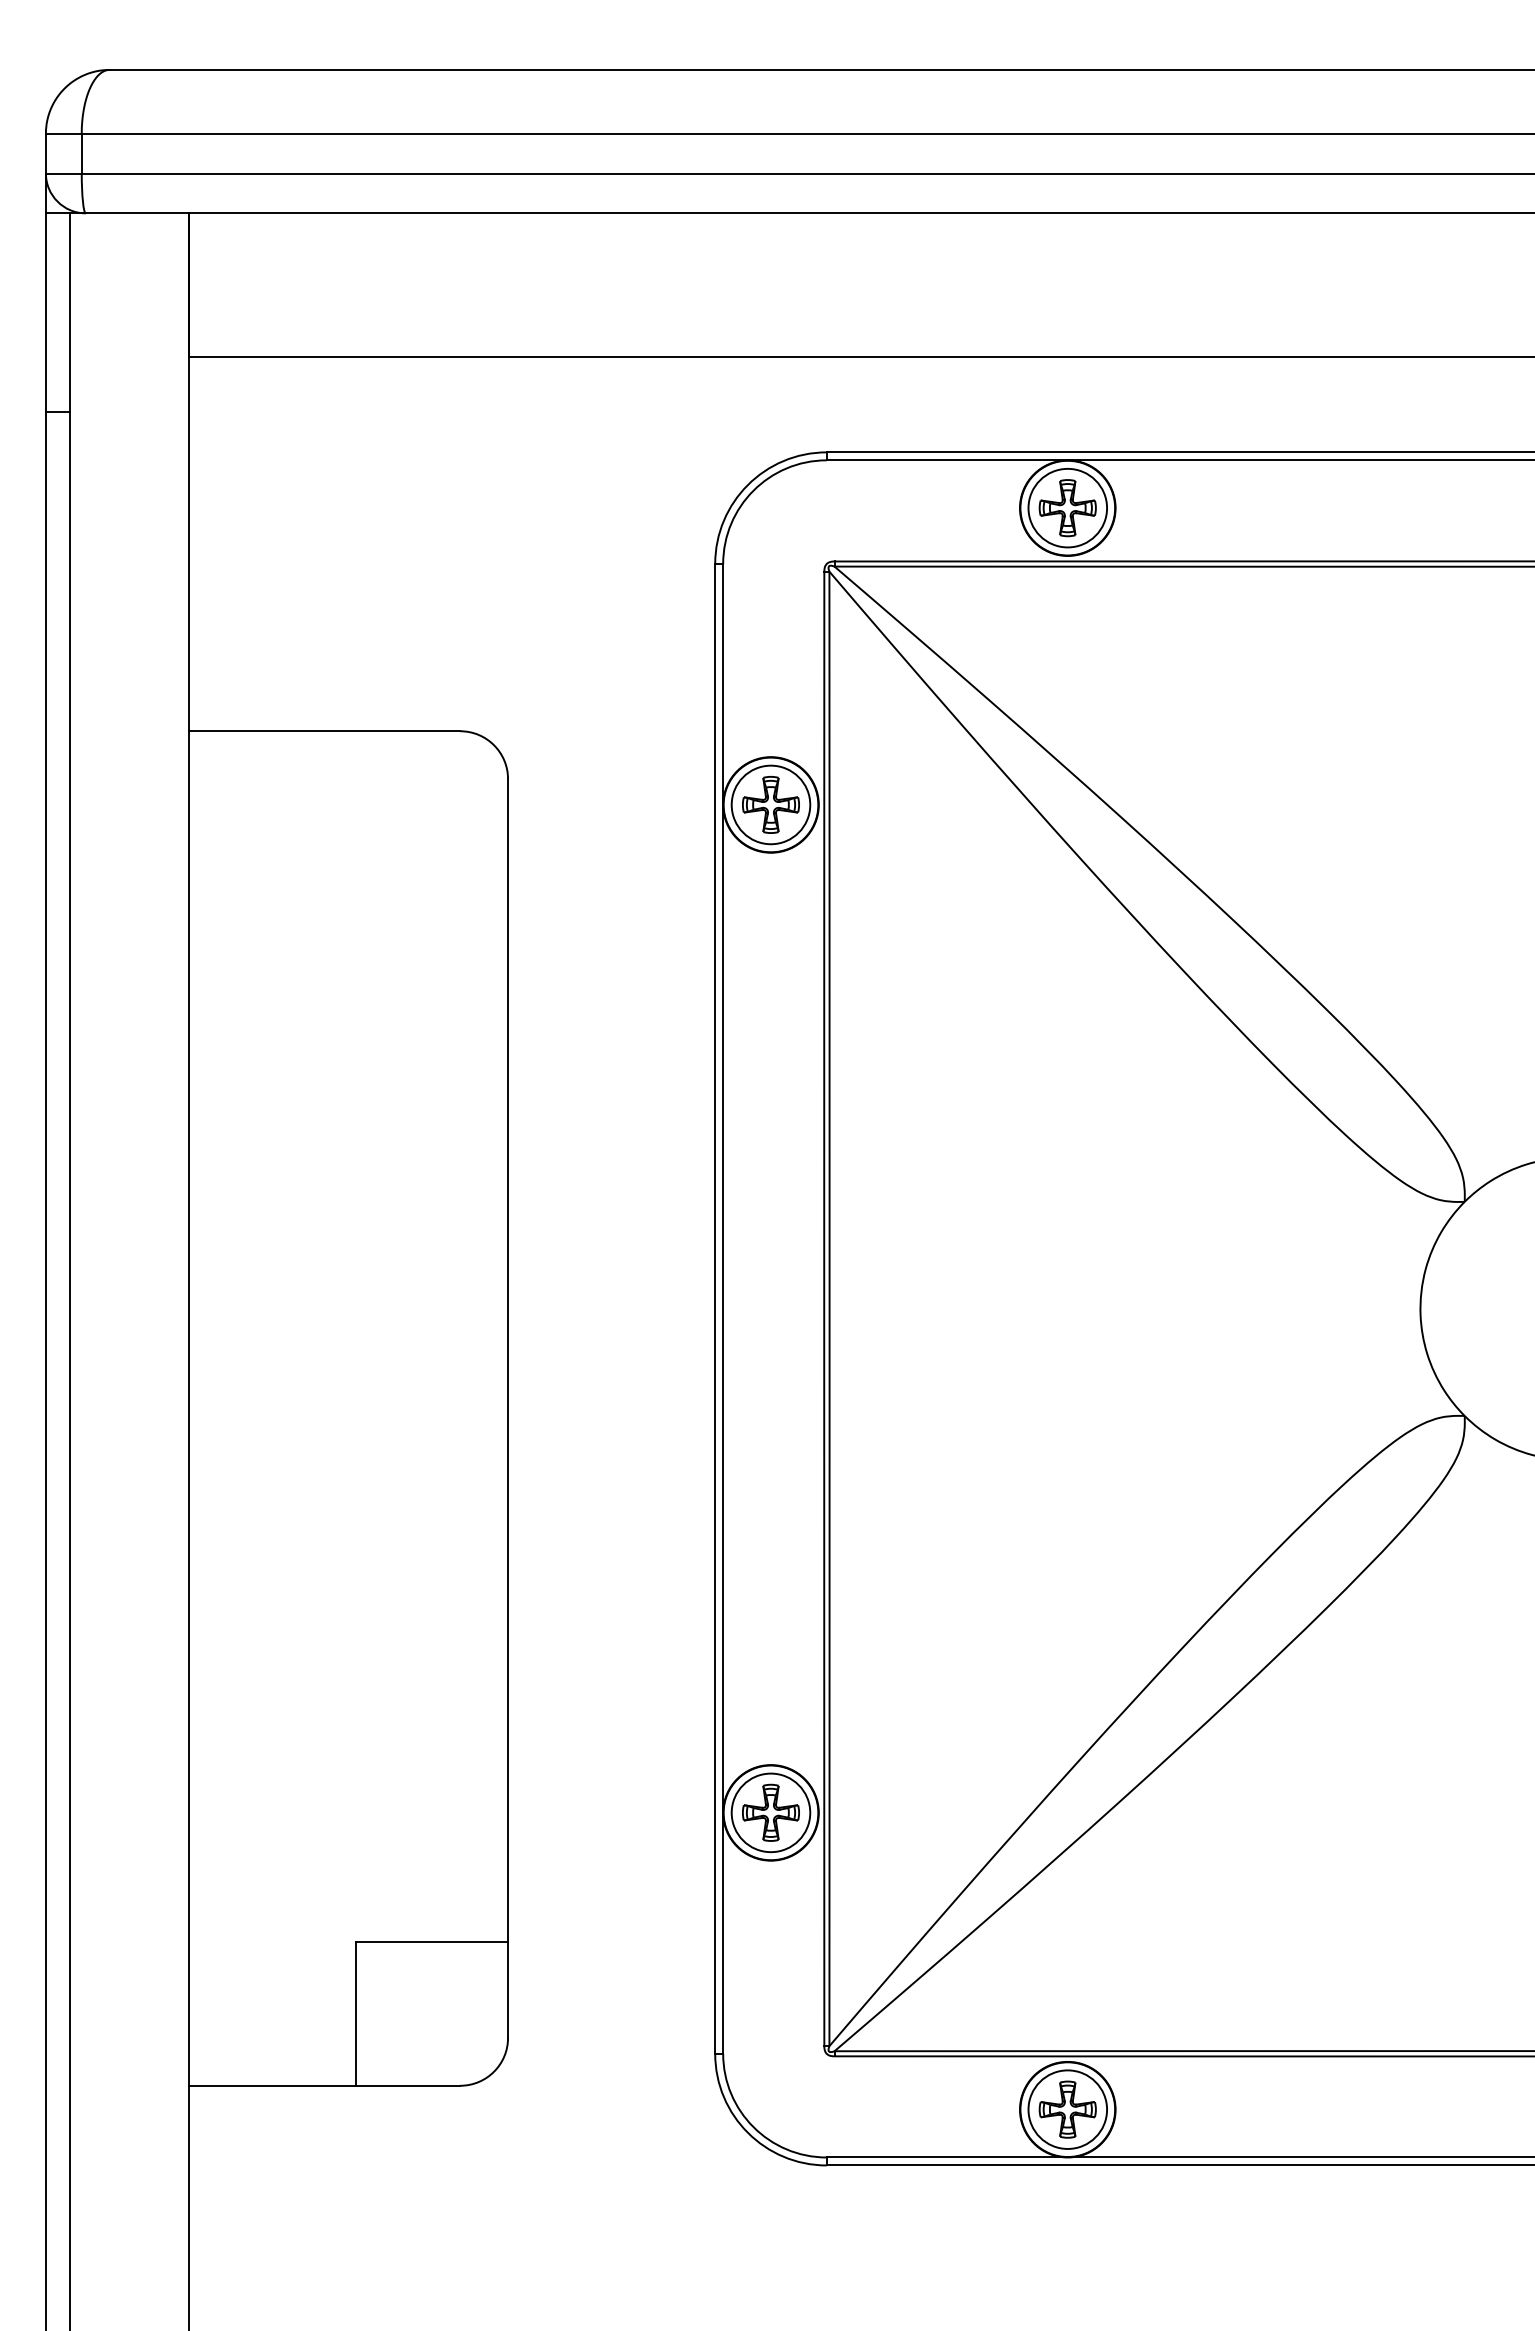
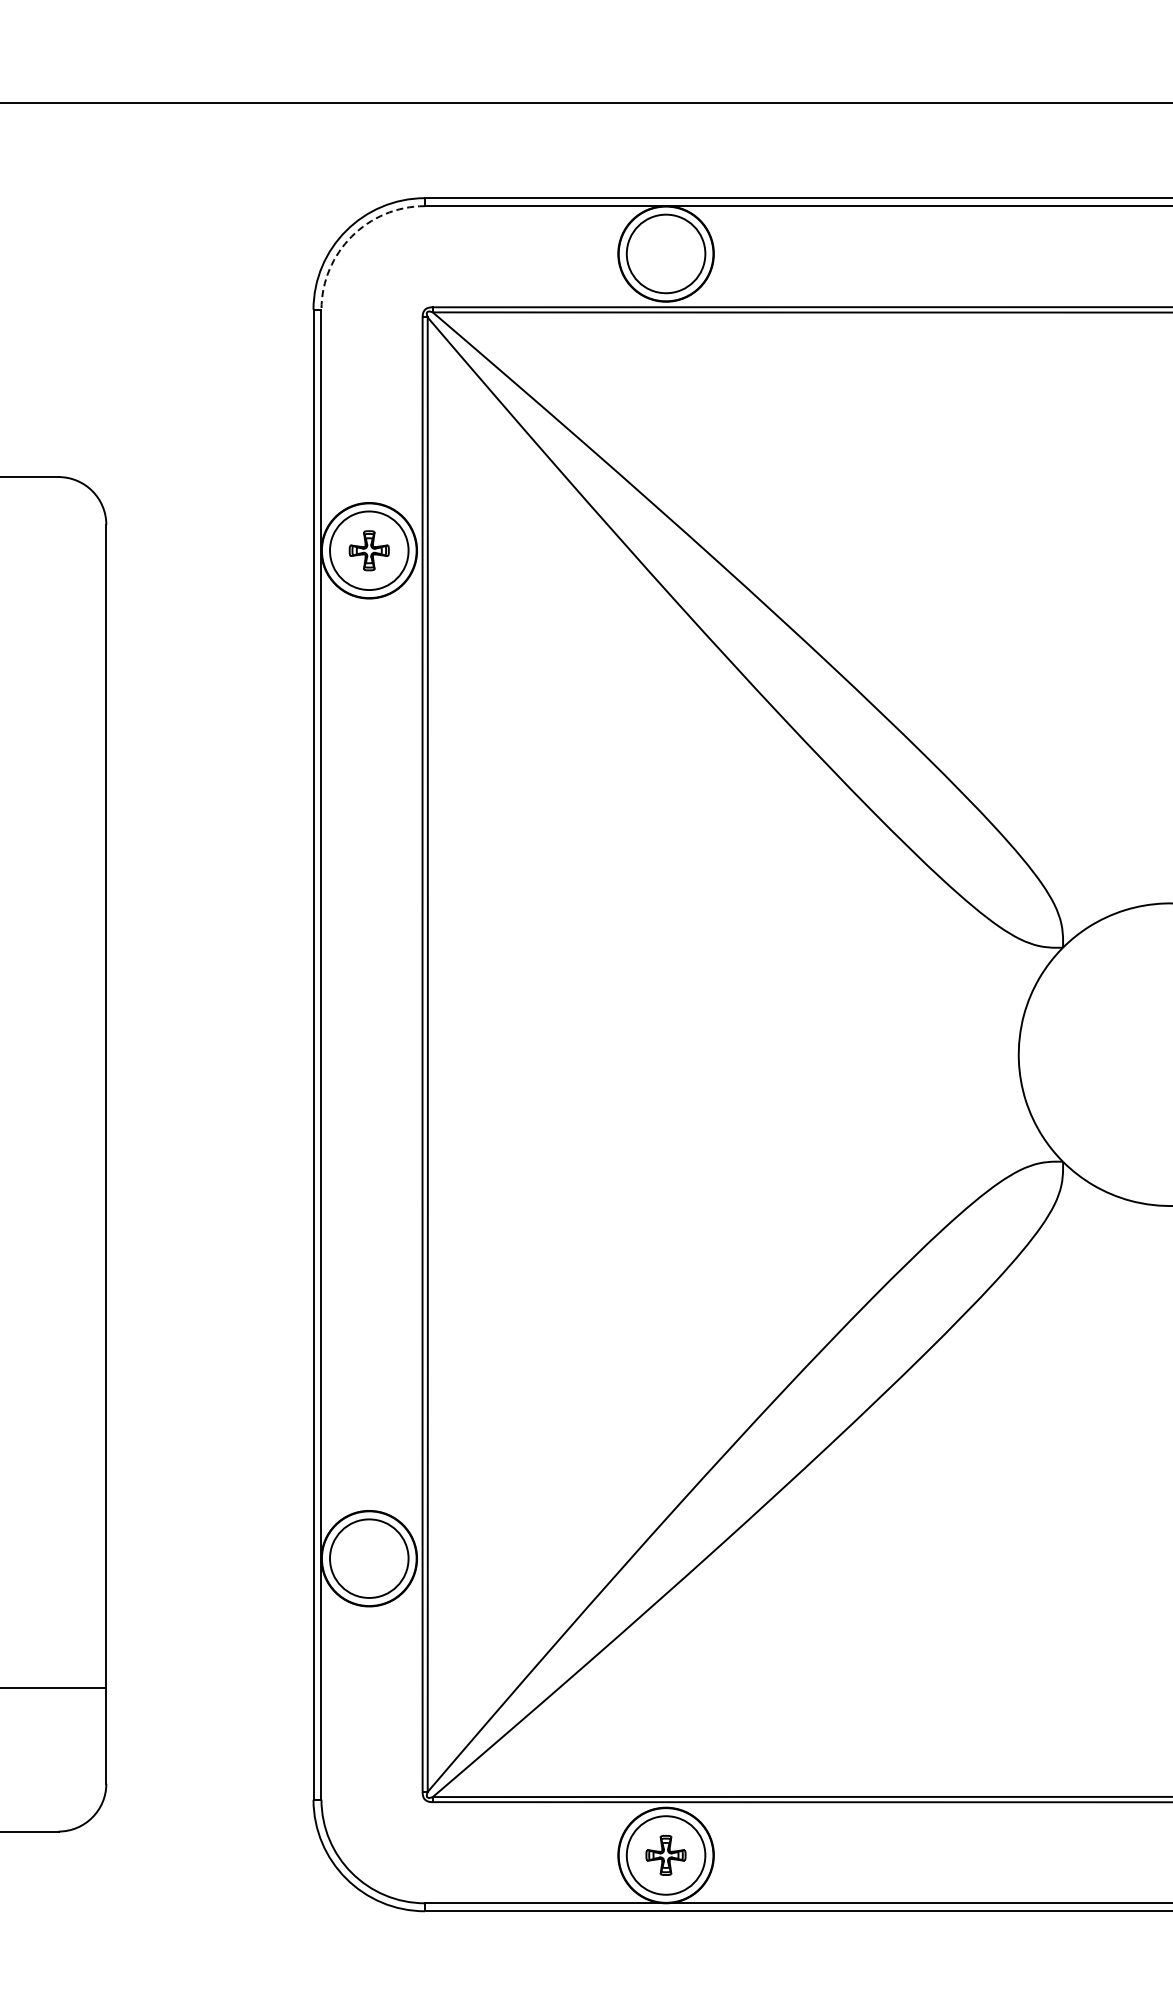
arc: (753, 490) -> (351, 236), solid -> dashed
part: (1067, 508) -> (665, 254), removed
part: (770, 804) -> (368, 550), size x0.7
part: (770, 1812) -> (368, 1558), removed
part: (1067, 2109) -> (665, 1855), size x0.7

